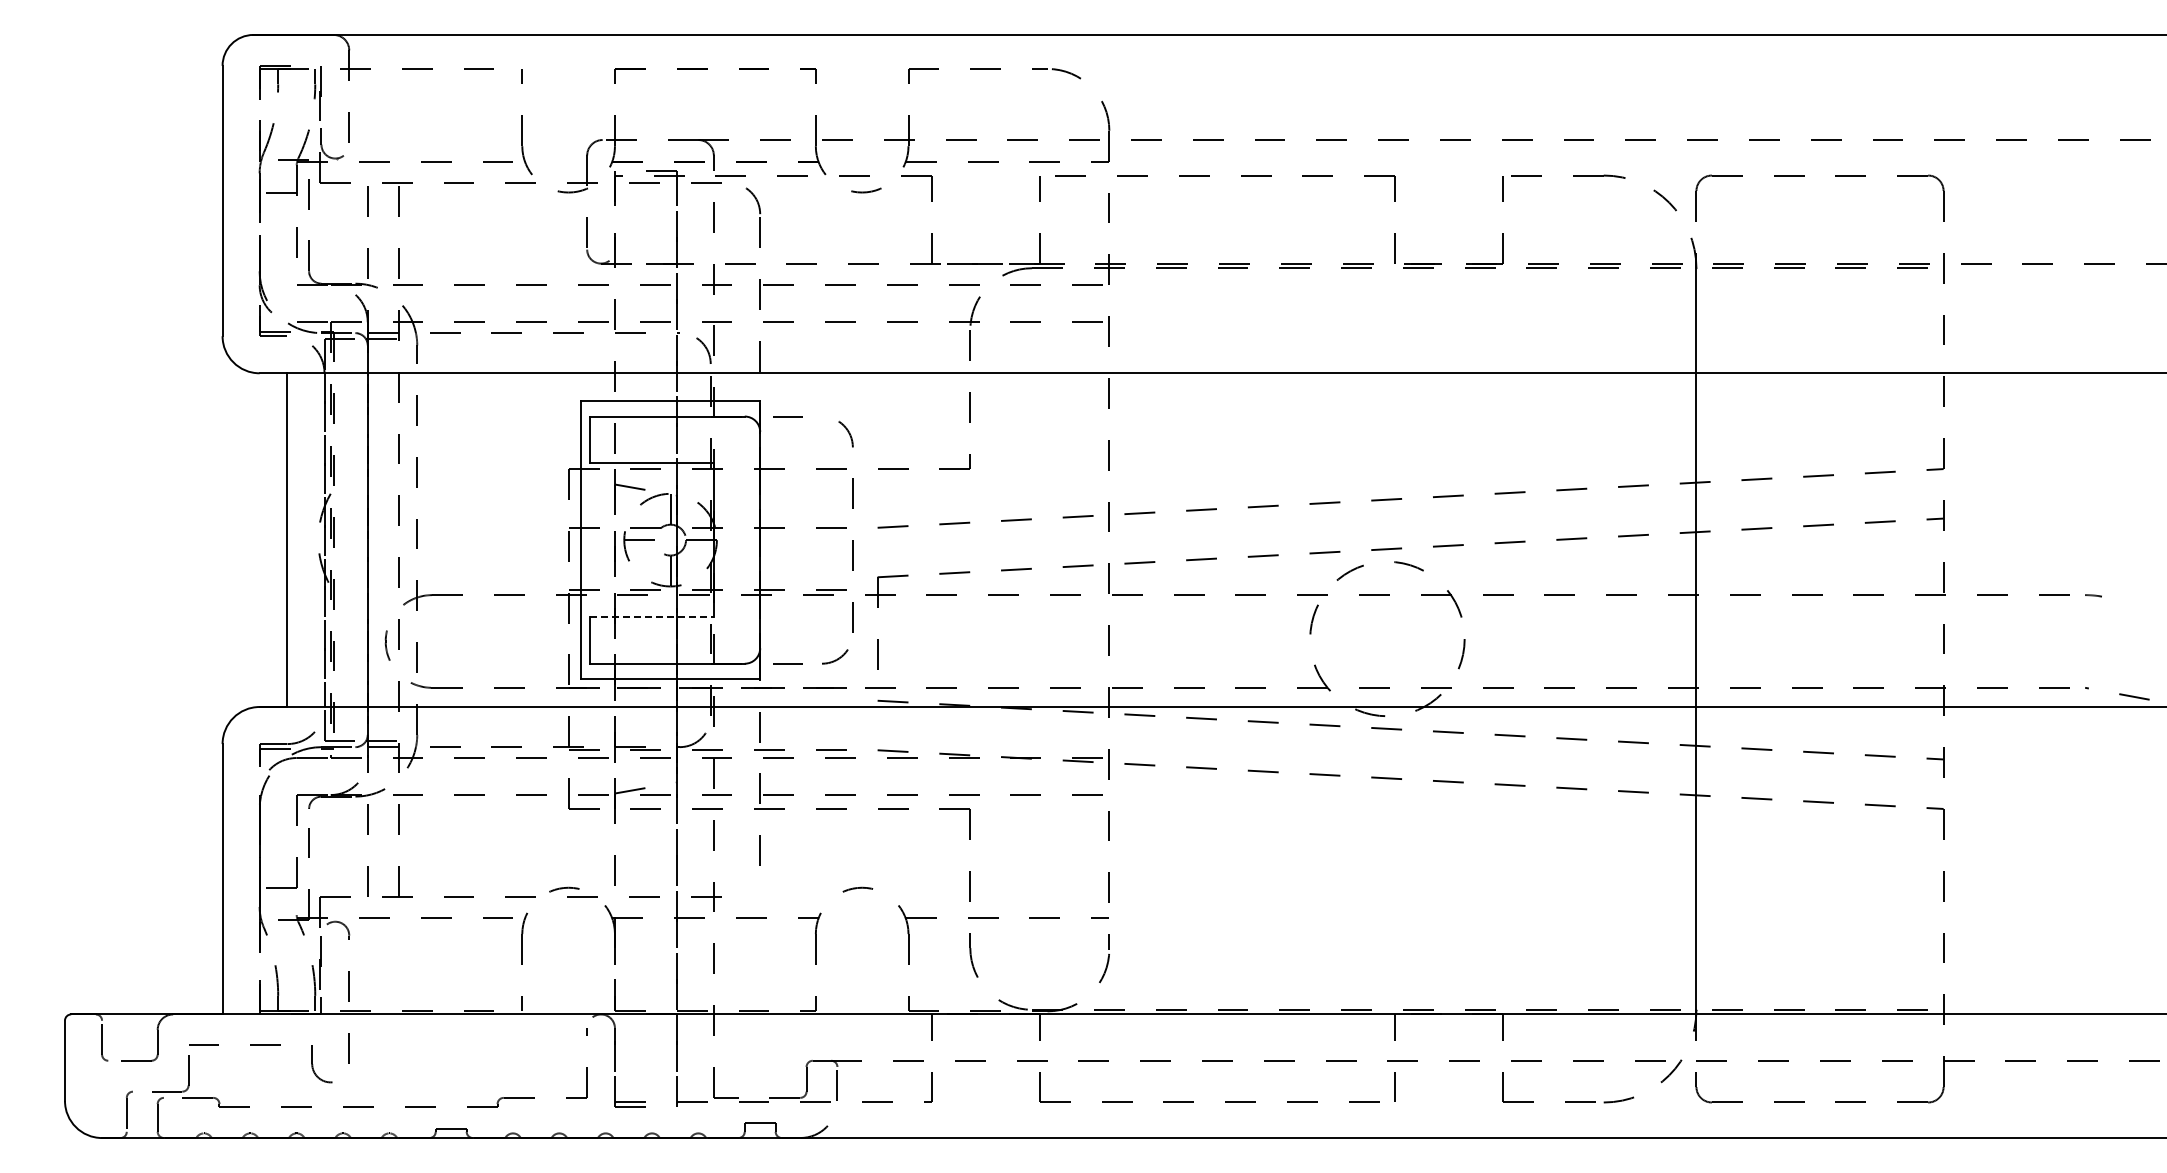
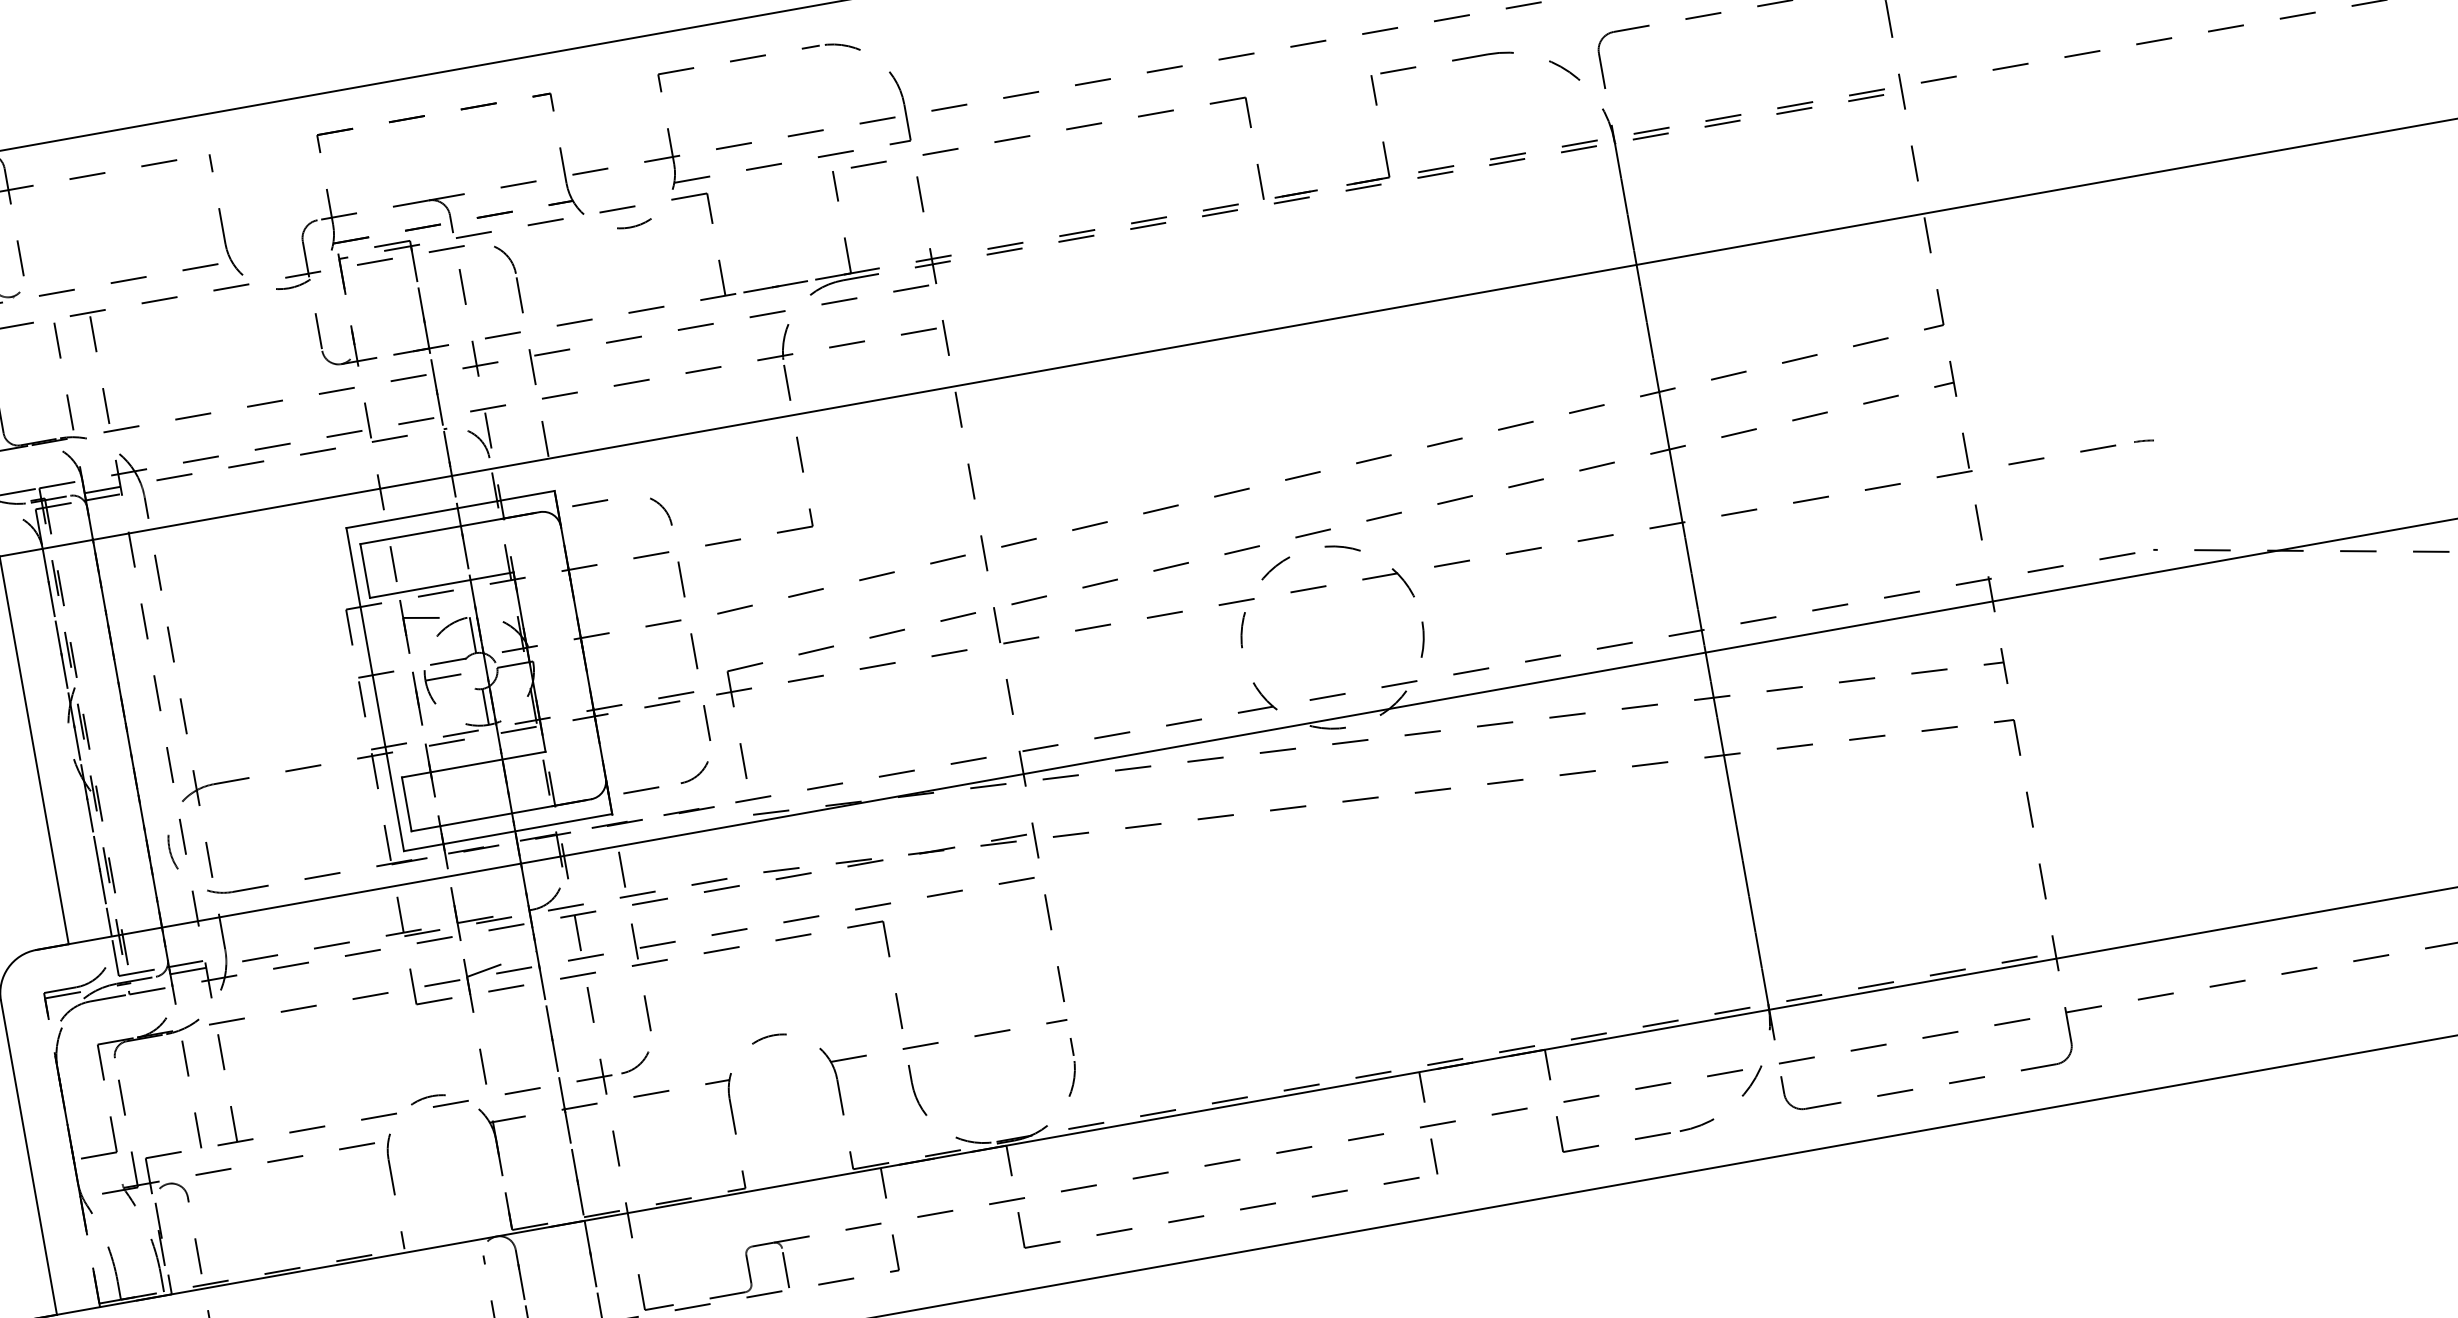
line: (652, 617) -> (474, 764), dashed -> solid
arc: (744, 891) -> (637, 1063), added

